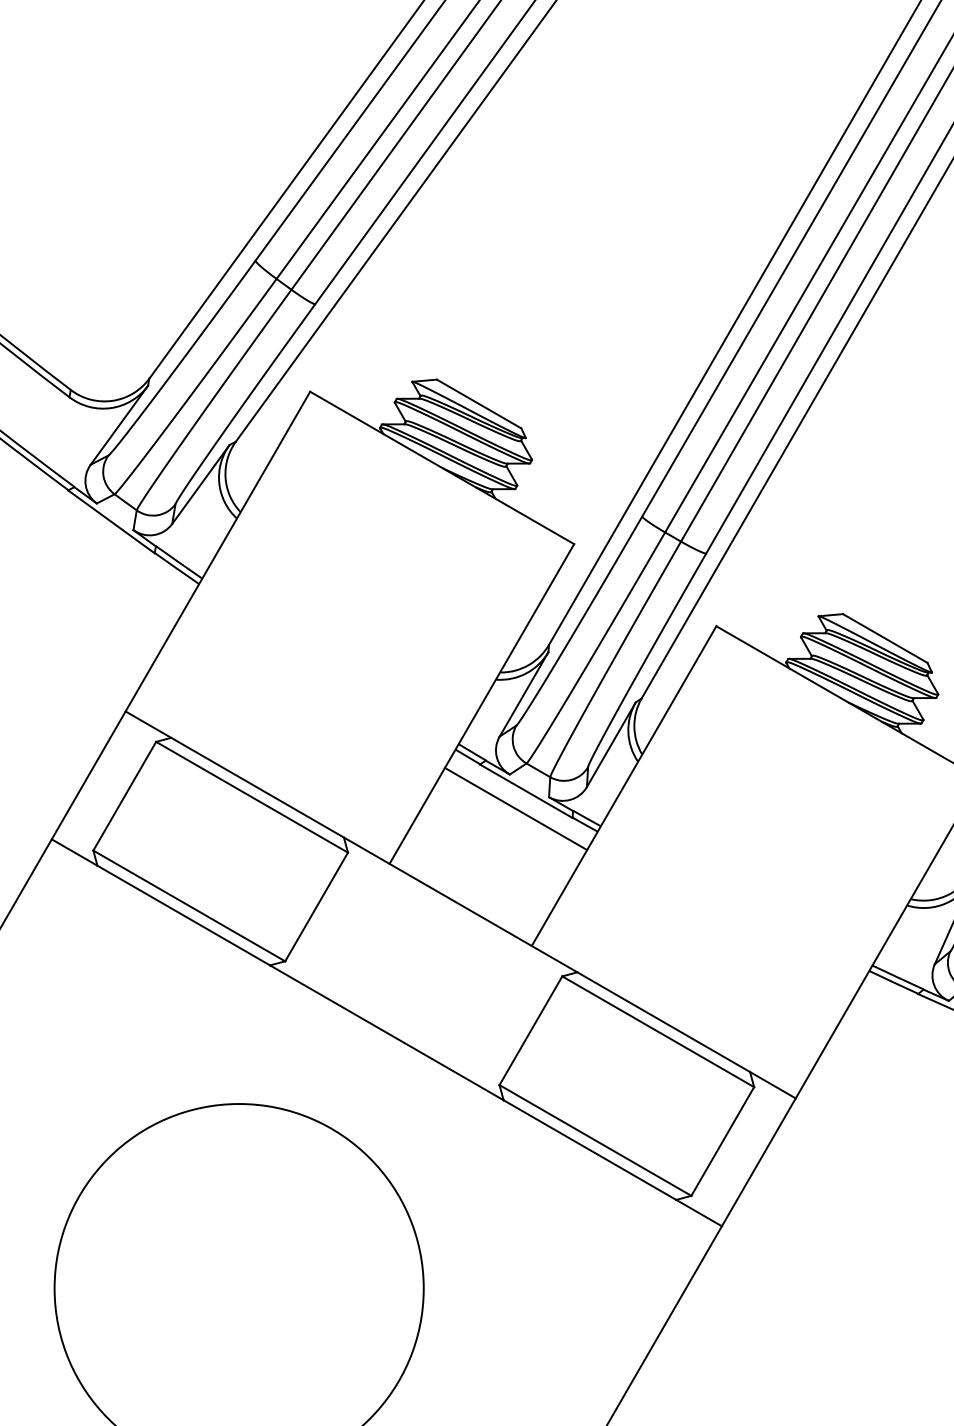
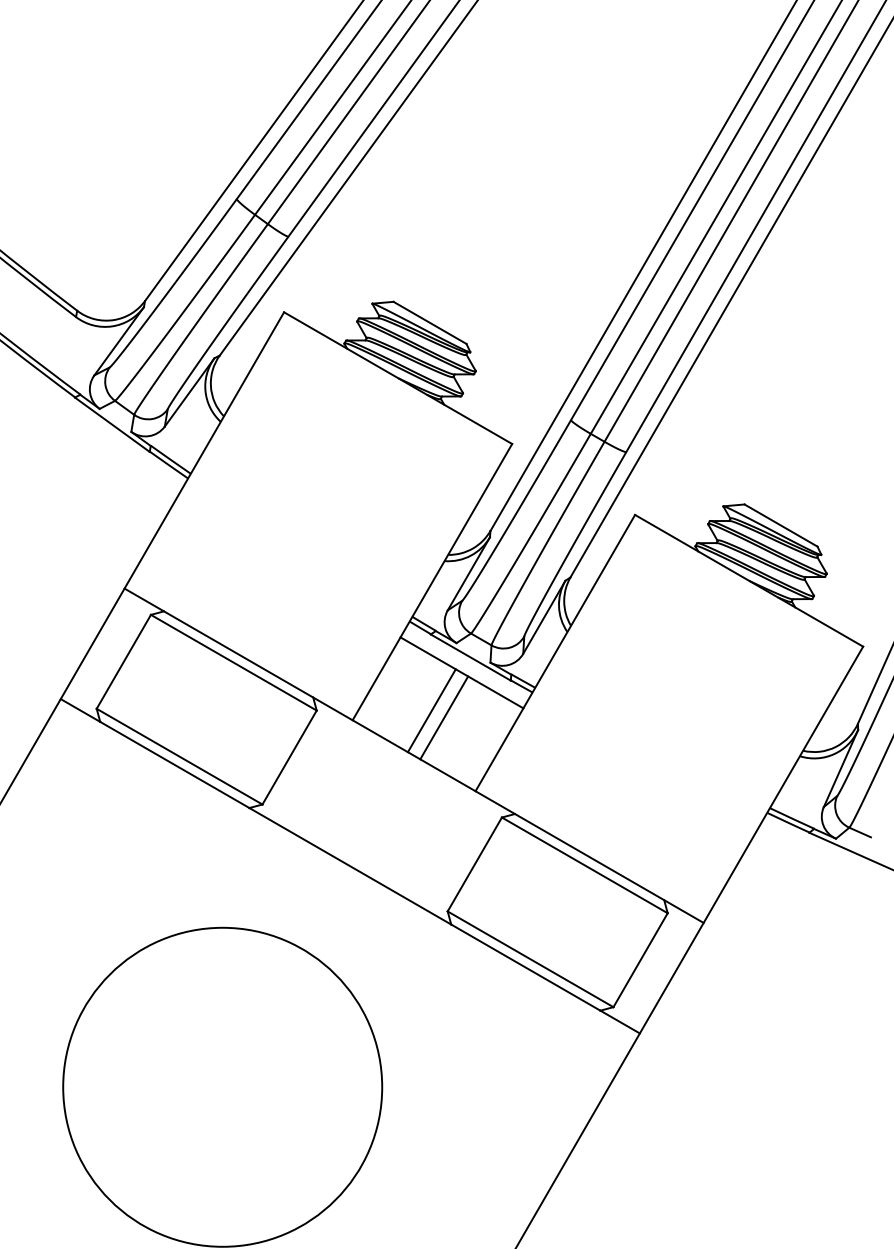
line: (480, 852) -> (431, 710), added
line: (495, 860) -> (444, 717), added

